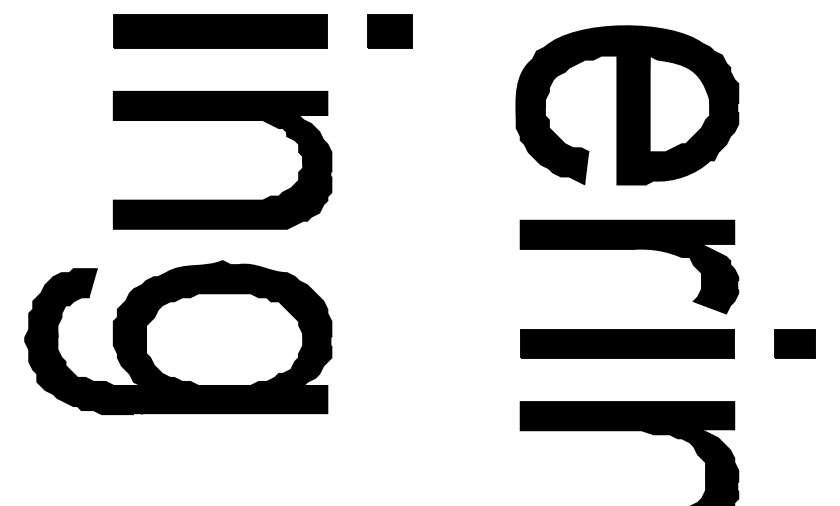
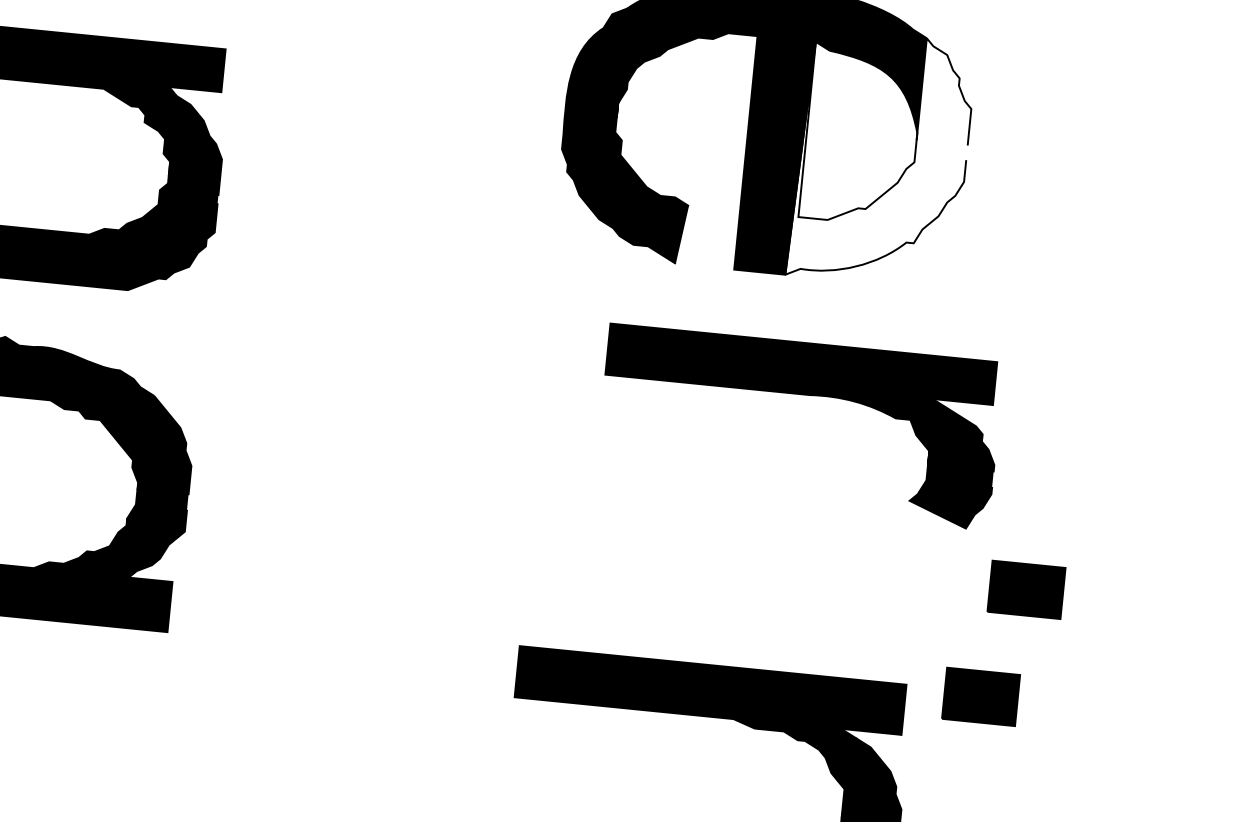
fill: (691, 115) -> (880, 158), removed
part: (629, 249) -> (802, 395), moved
part: (627, 343) -> (723, 559), removed
part: (775, 404) -> (980, 696), added

